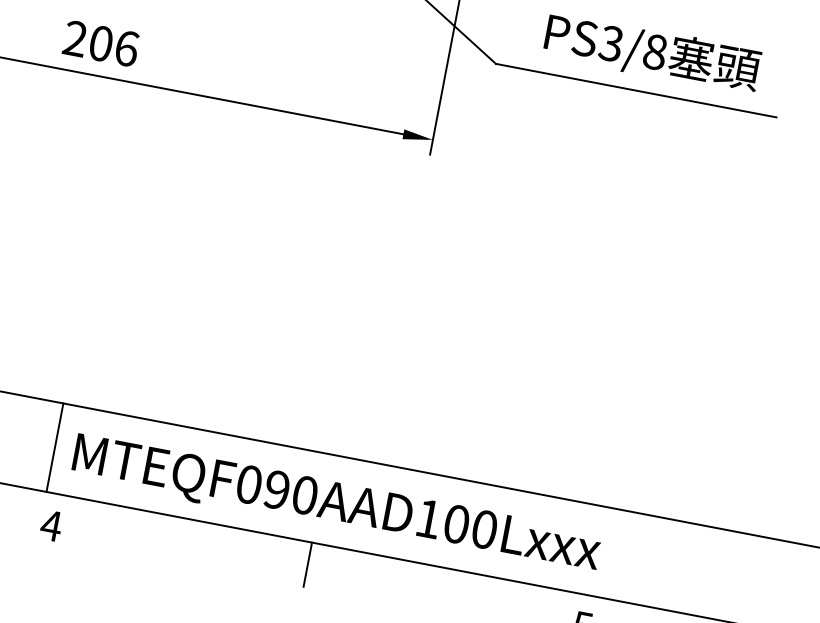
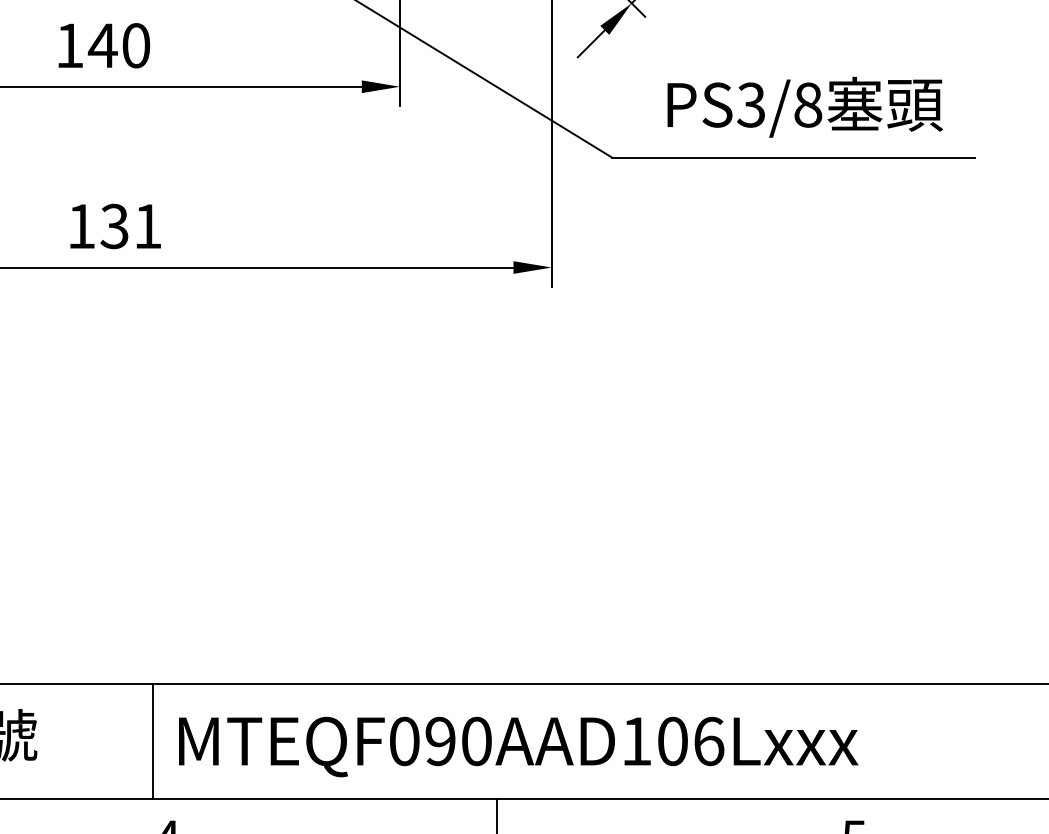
text: (100, 43) -> (114, 226), 206 -> 131
text: (485, 529) -> (709, 741), MTEQF090AAD100Lxxx -> MTEQF090AAD106Lxxx

